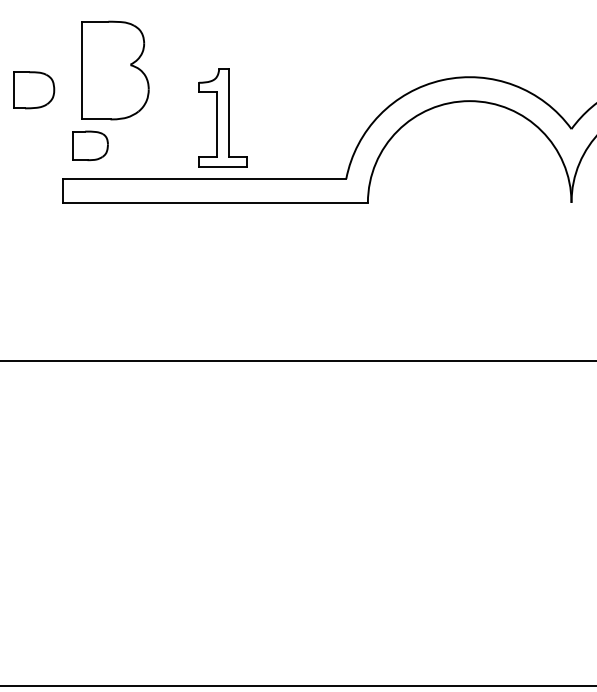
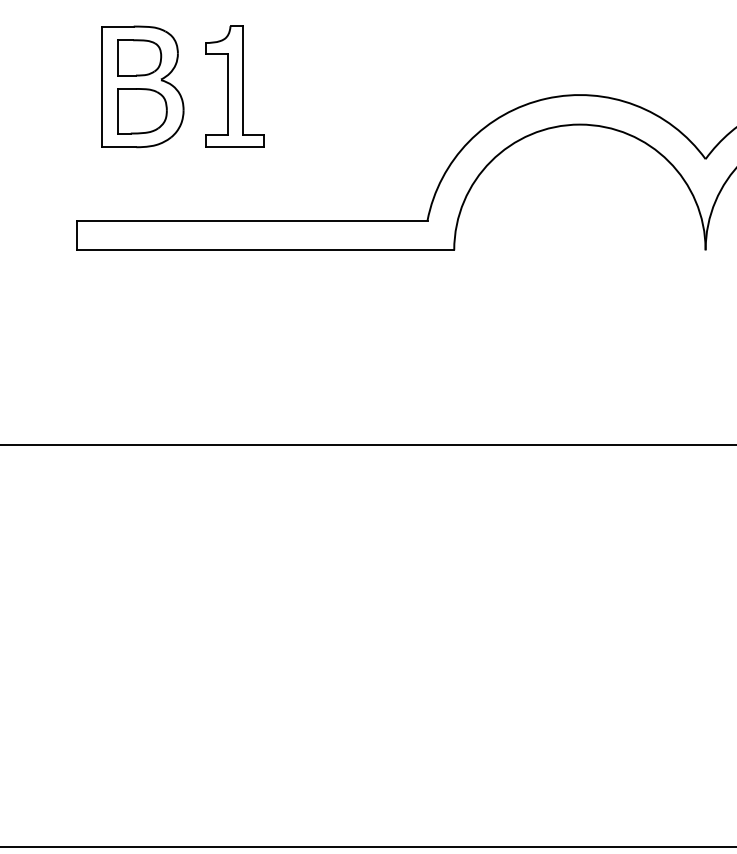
part: (34, 90) -> (142, 111), moved
part: (222, 118) -> (234, 86), moved
part: (90, 145) -> (139, 57), moved

